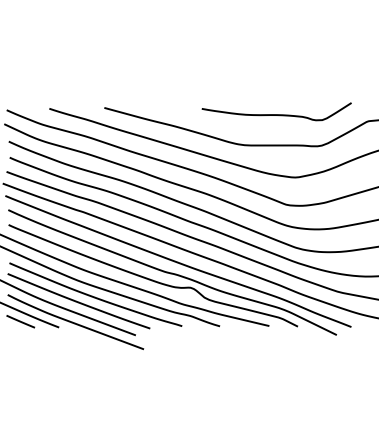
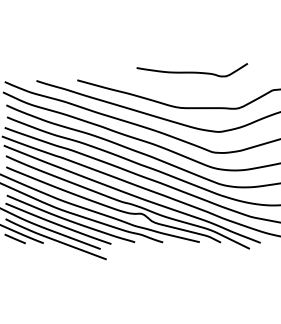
curve: (277, 113) -> (192, 71), moved

